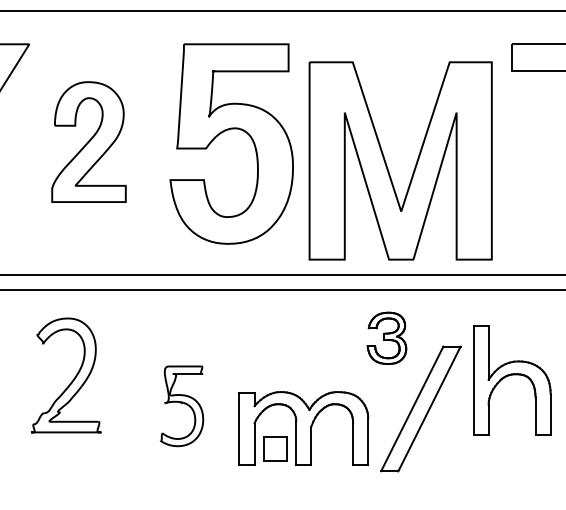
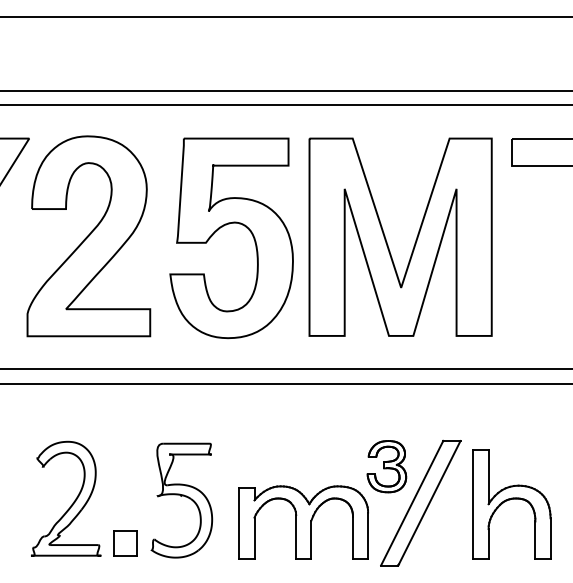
part: (88, 142) -> (88, 236), size x1.67
part: (387, 165) -> (387, 241), moved
part: (386, 338) -> (386, 466), moved
part: (73, 378) -> (73, 501), moved
part: (511, 380) -> (511, 504), moved
part: (181, 406) -> (181, 500), size x1.43
part: (275, 449) -> (125, 543), moved

